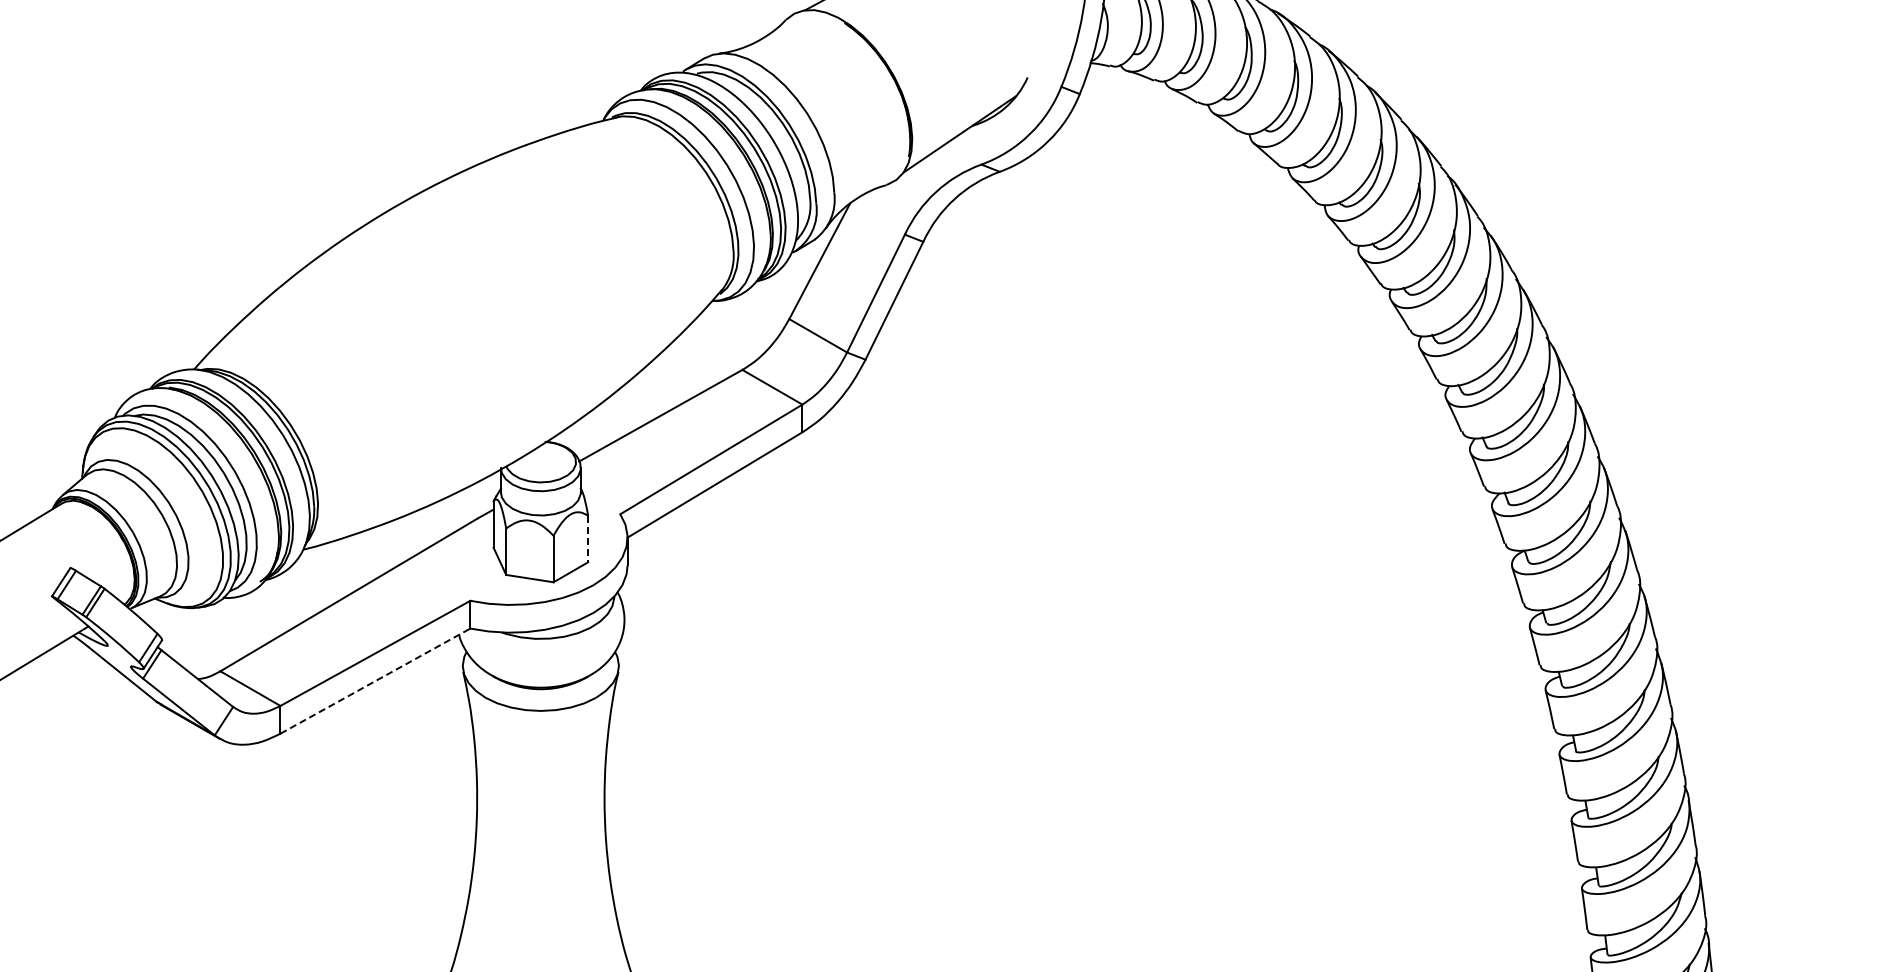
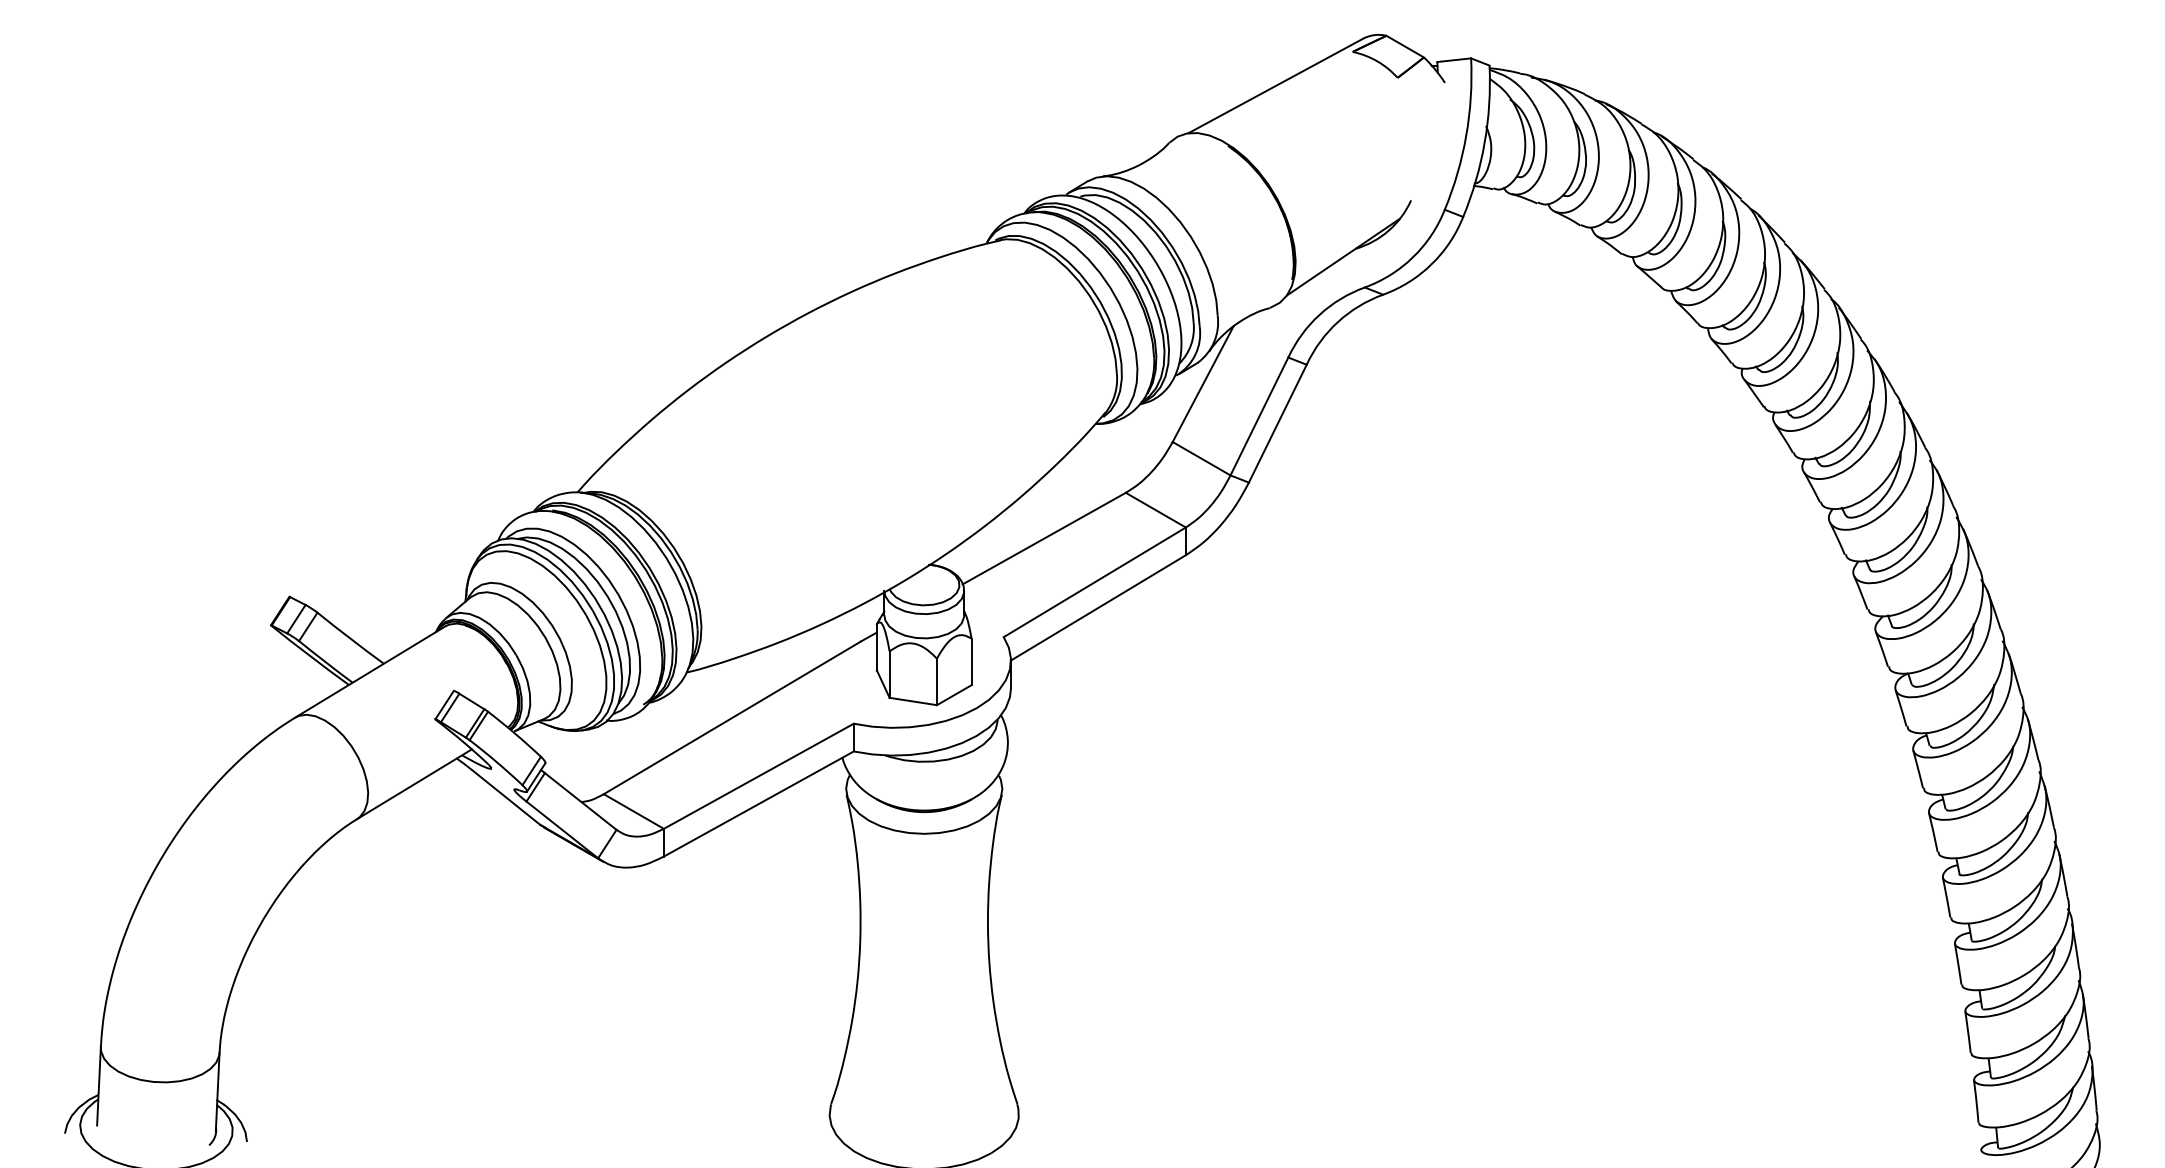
line: (588, 539) -> (971, 662), dashed -> solid
line: (375, 681) -> (758, 804), dashed -> solid

